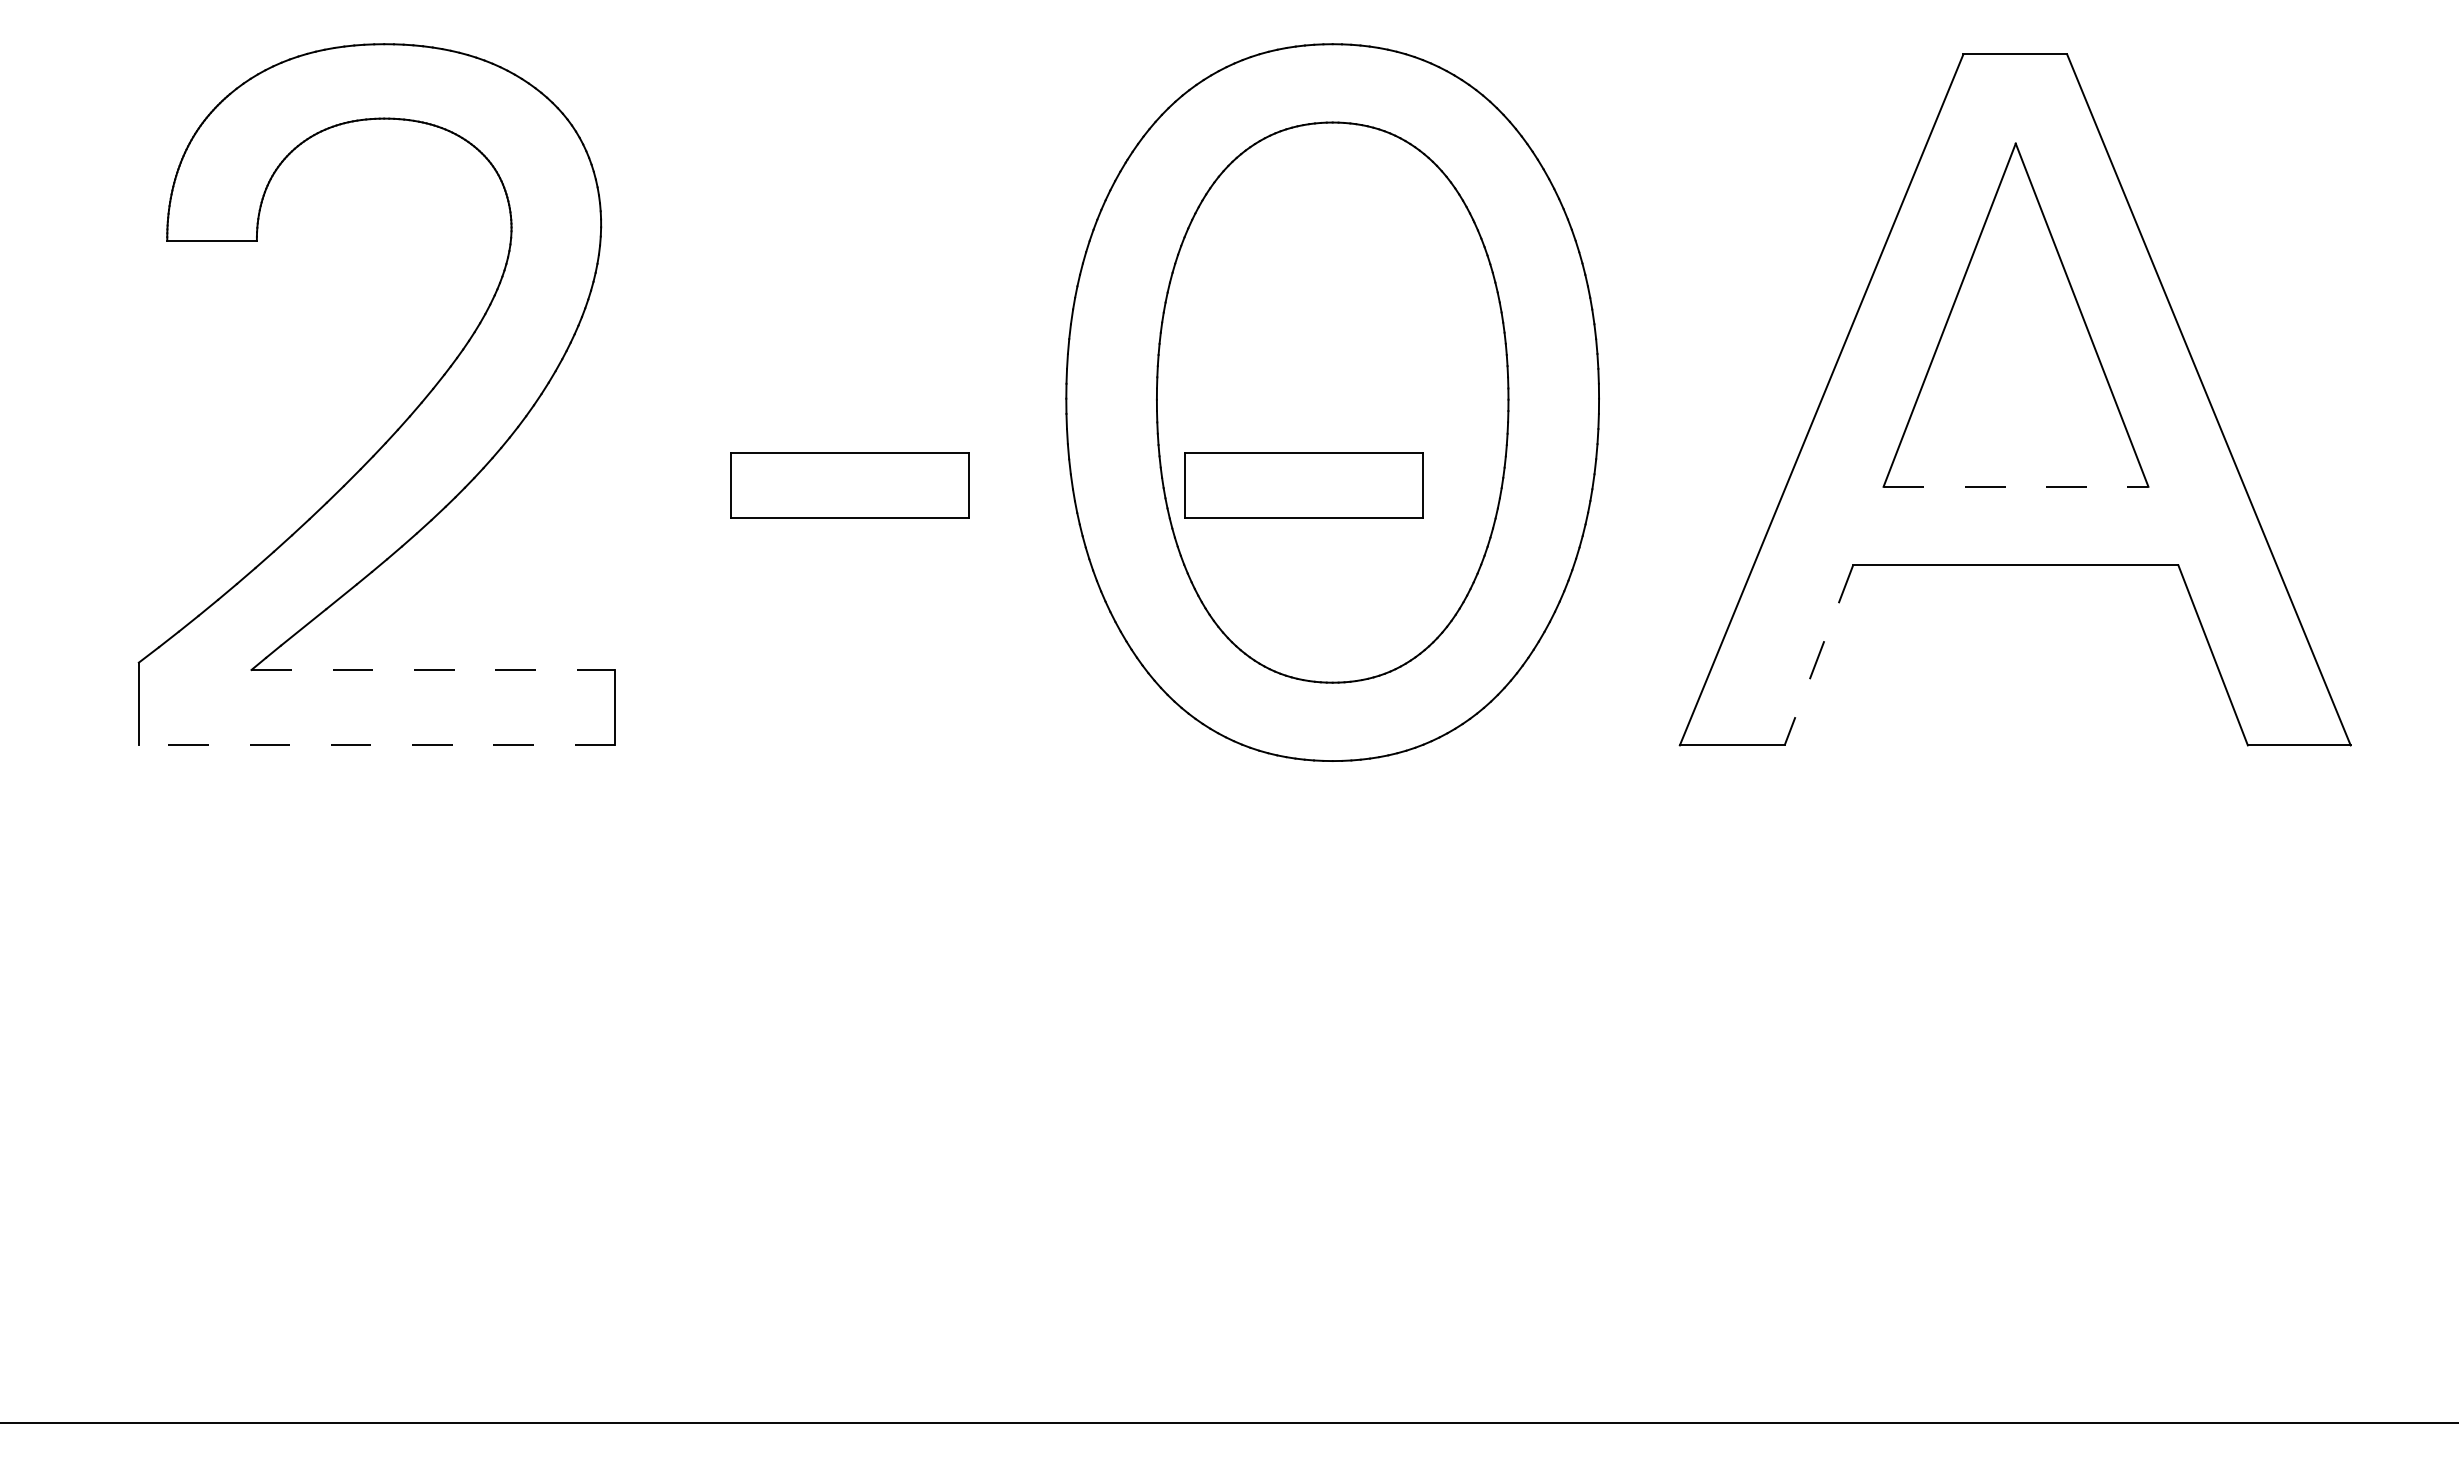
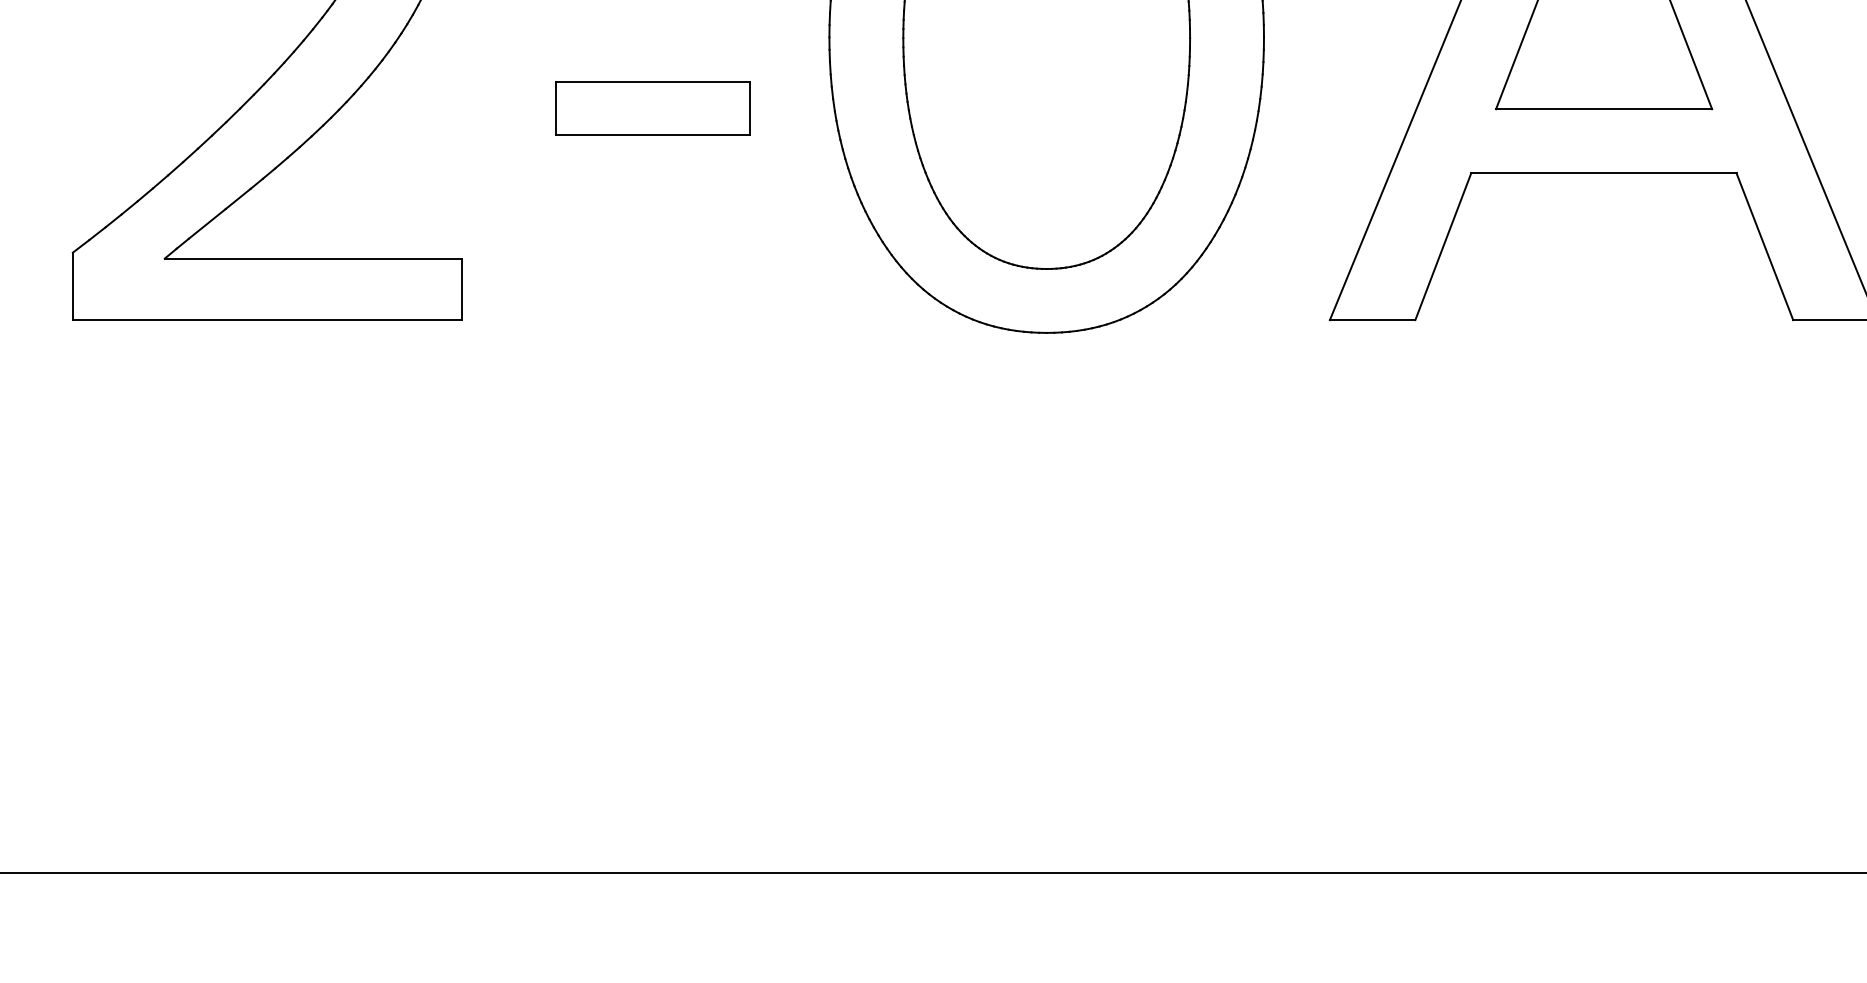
part: (1303, 485) -> (1022, 108), removed
line: (2016, 486) -> (1604, 108), dashed -> solid
line: (1818, 655) -> (1442, 246), dashed -> solid
line: (433, 670) -> (313, 259), dashed -> solid
line: (376, 745) -> (266, 320), dashed -> solid

